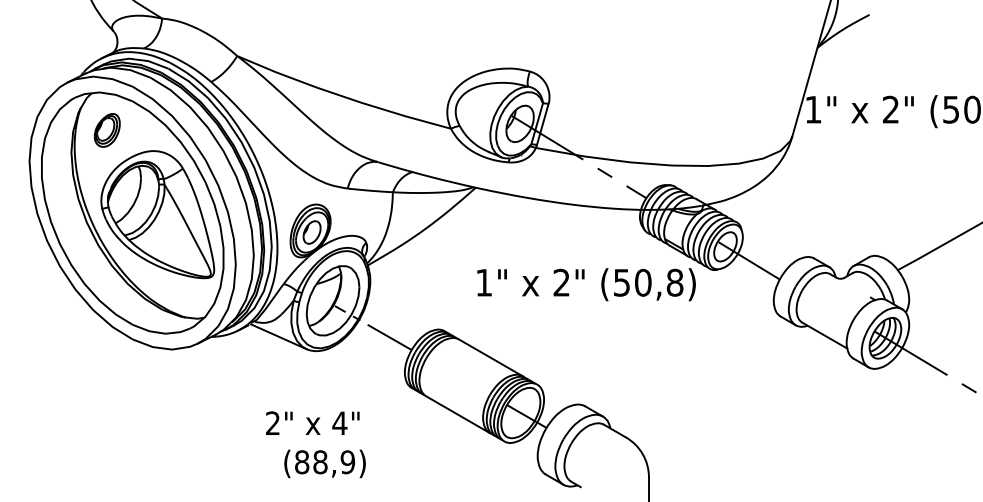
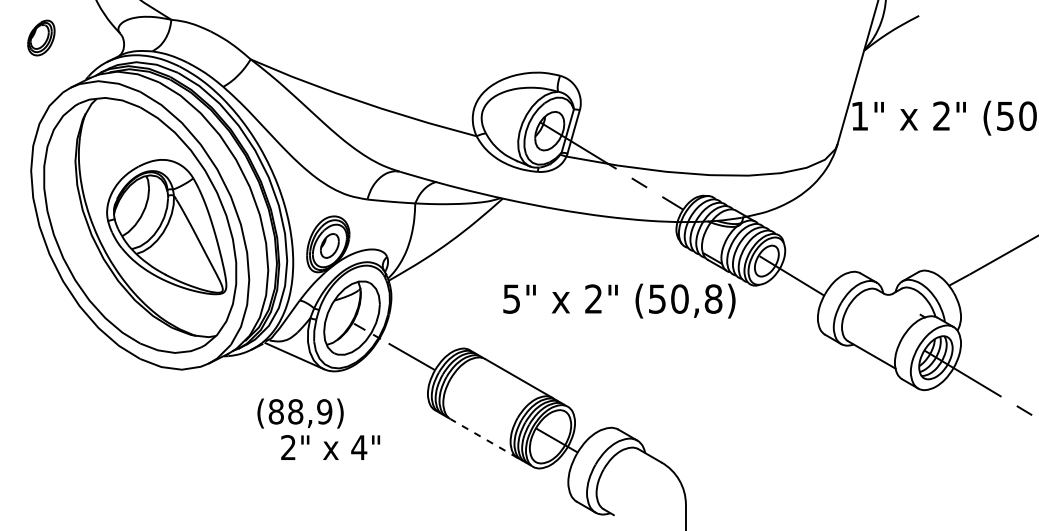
part: (107, 129) -> (41, 37), moved
text: (483, 282) -> (511, 298), 1" -> 5"
line: (458, 414) -> (484, 438), solid -> dashed
text: (325, 463) -> (300, 413), moved

